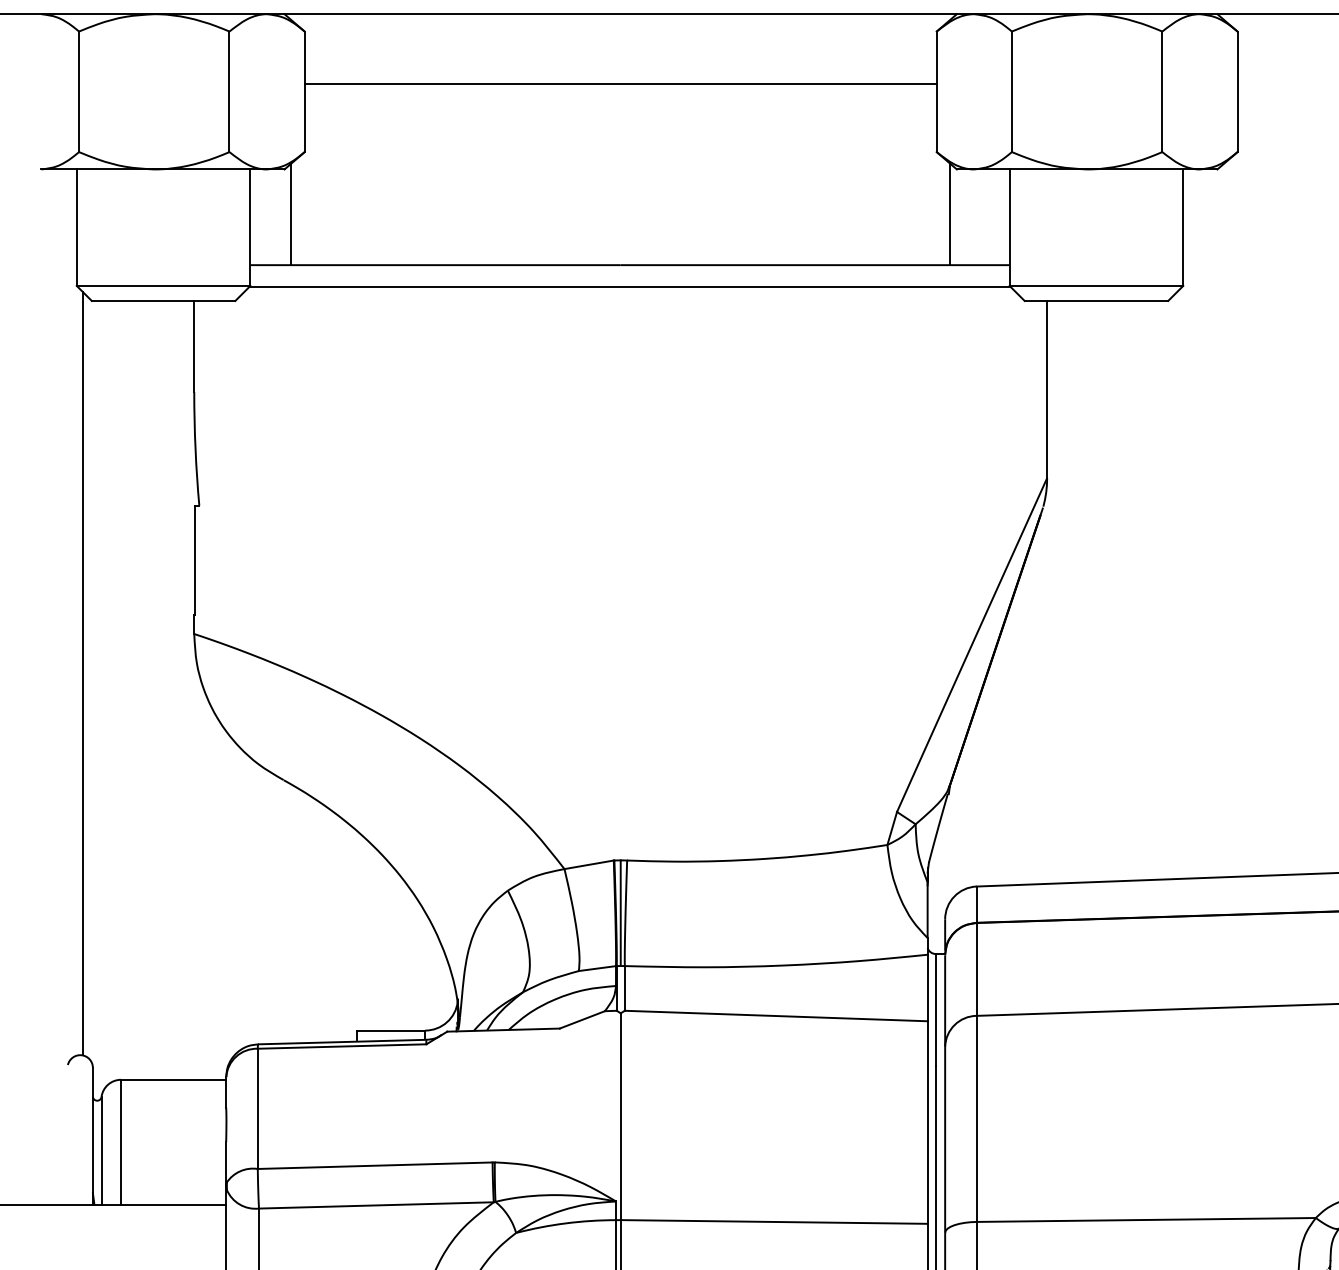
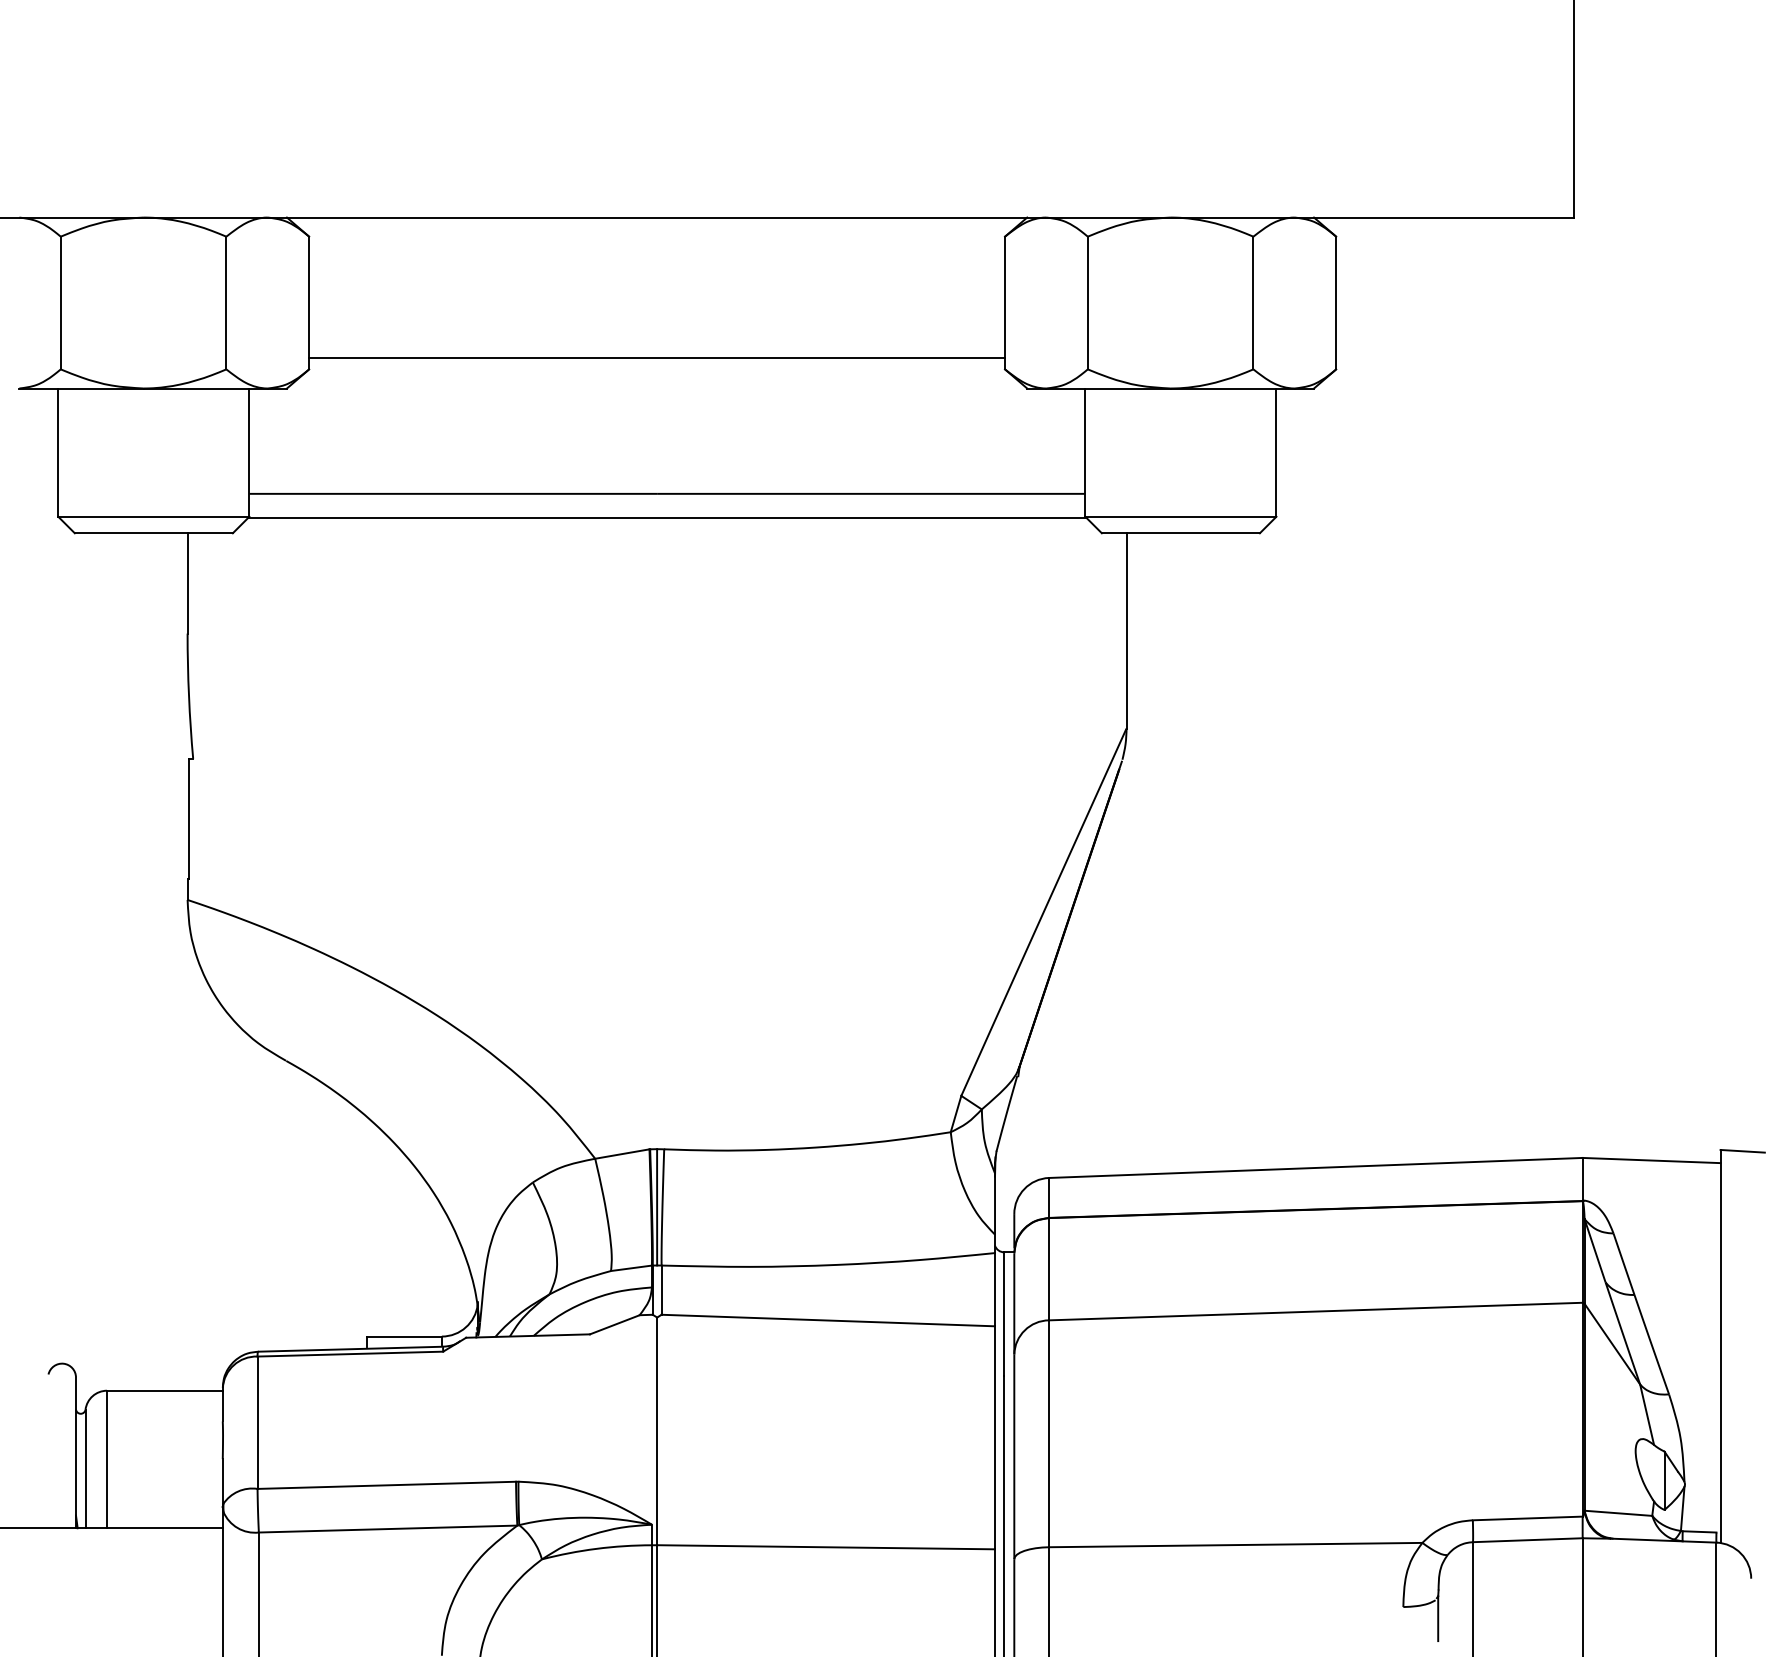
line: (621, 84) -> (657, 358), moved
line: (291, 213) -> (294, 437), removed
line: (950, 213) -> (1020, 437), removed
line: (82, 673) -> (64, 943), removed

